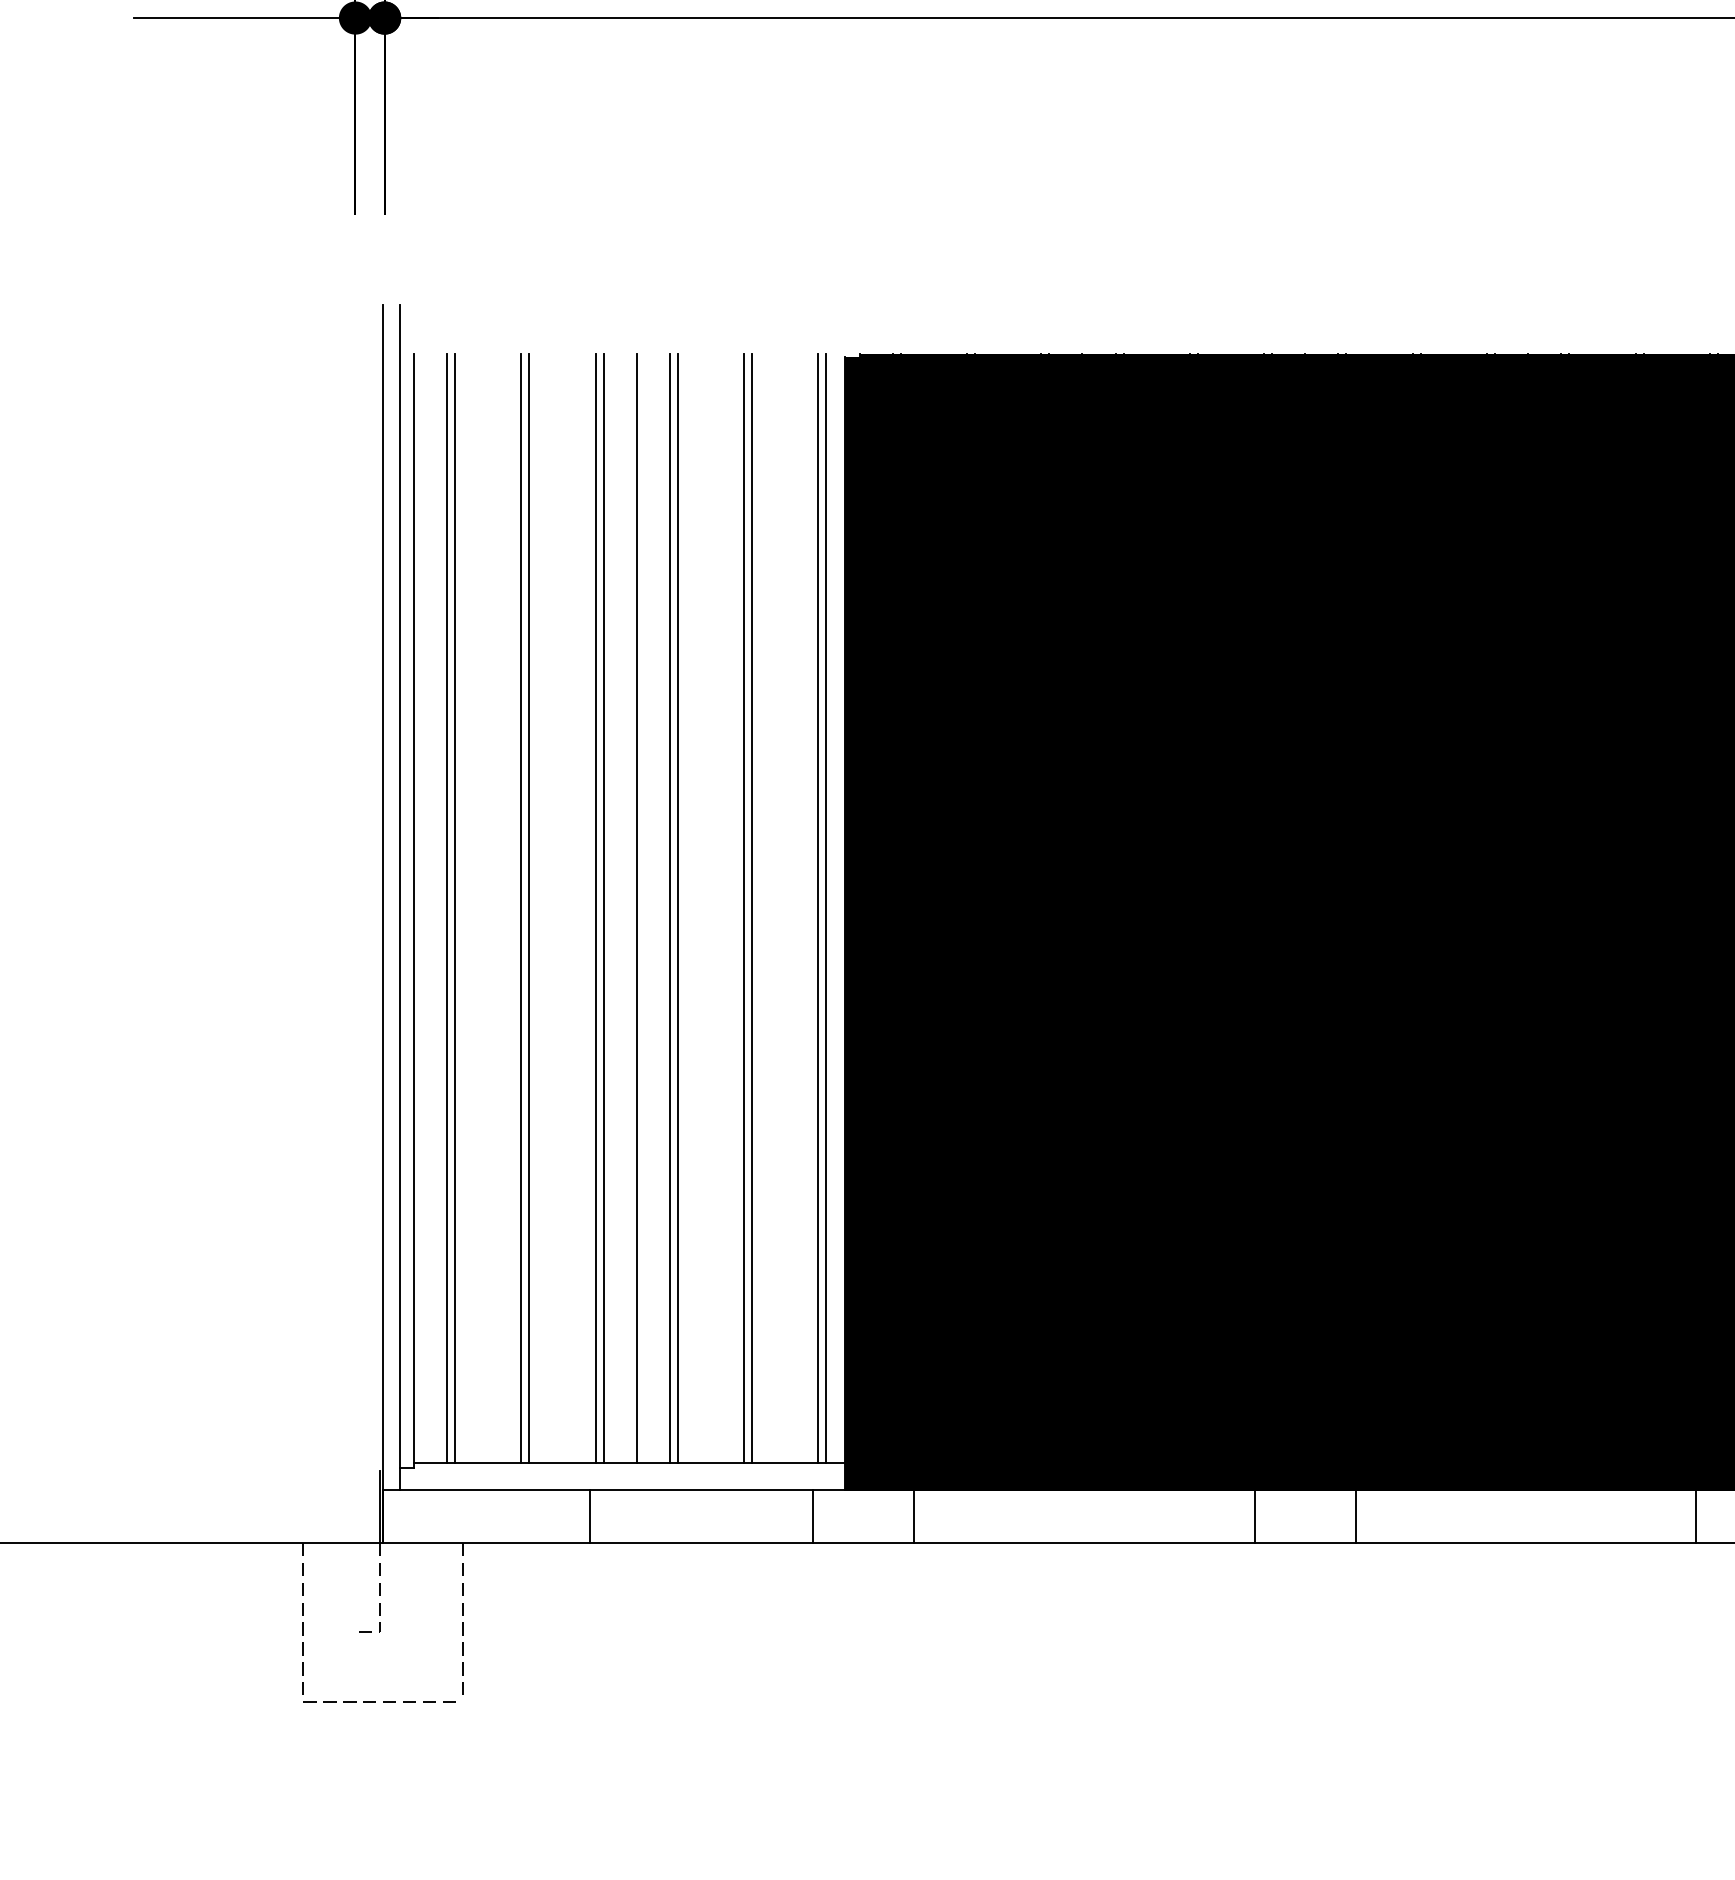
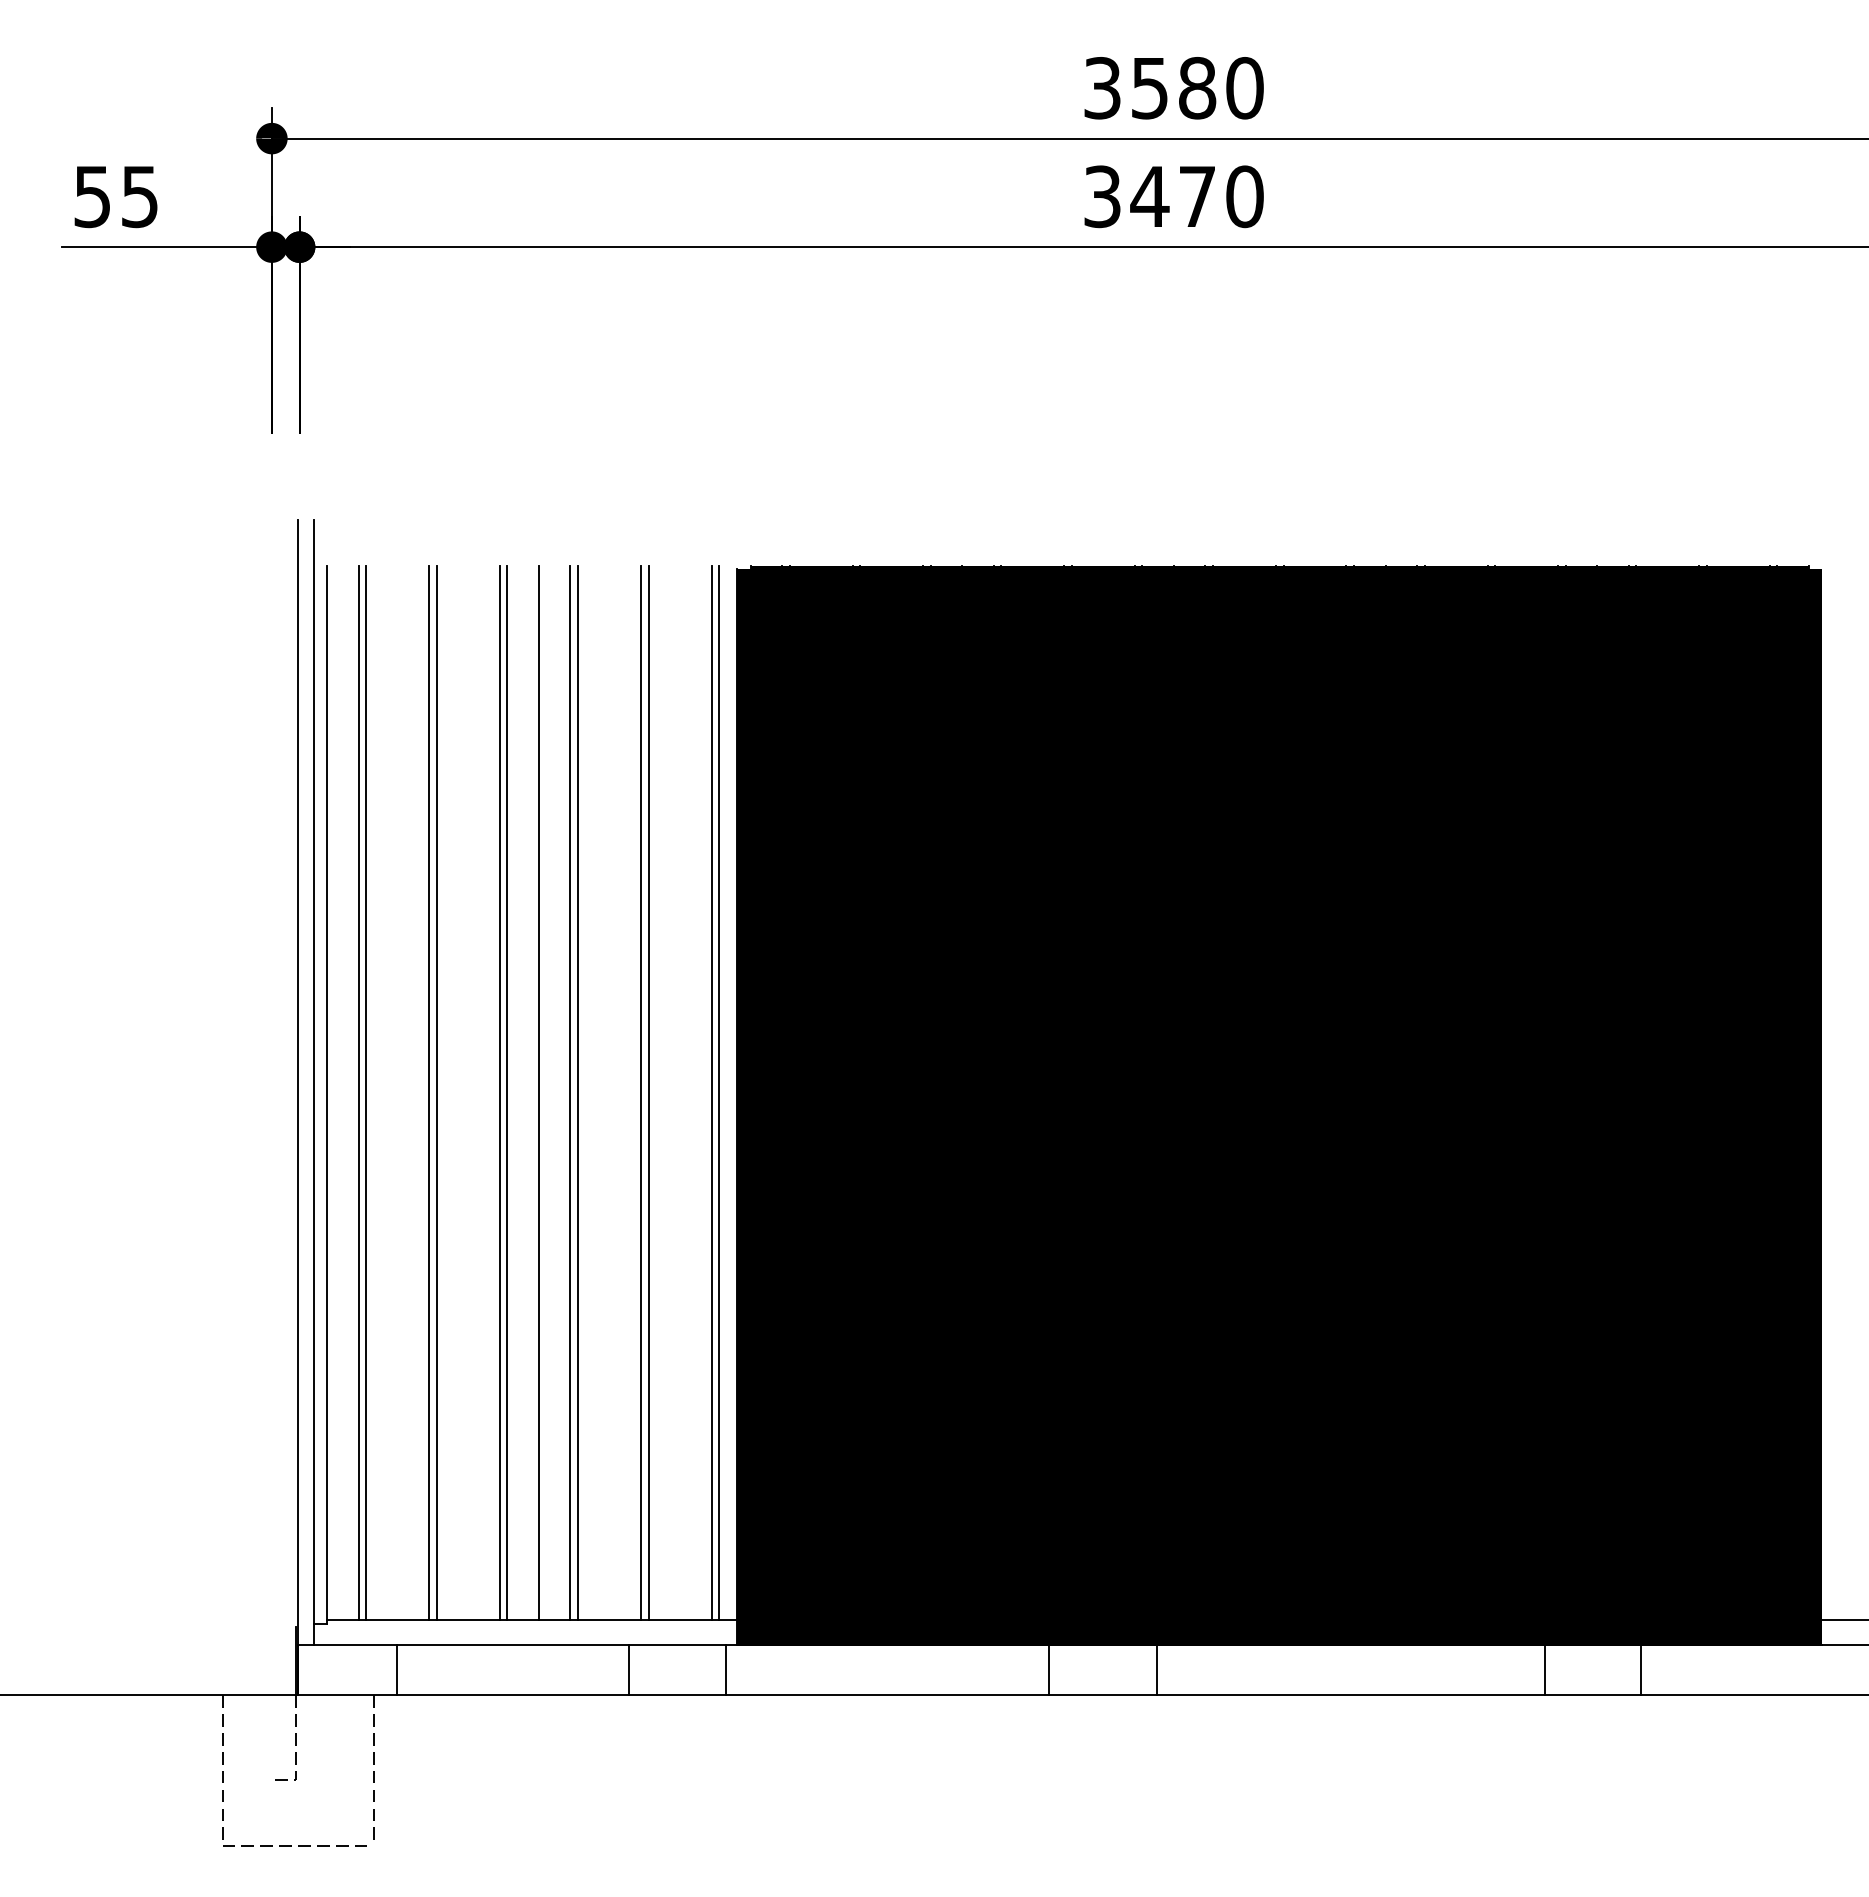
line: (589, 1515) -> (396, 1669), moved
line: (813, 1515) -> (628, 1669), moved
line: (914, 1515) -> (725, 1669), moved
line: (1255, 1515) -> (1049, 1669), moved
line: (1355, 1515) -> (1156, 1669), moved

